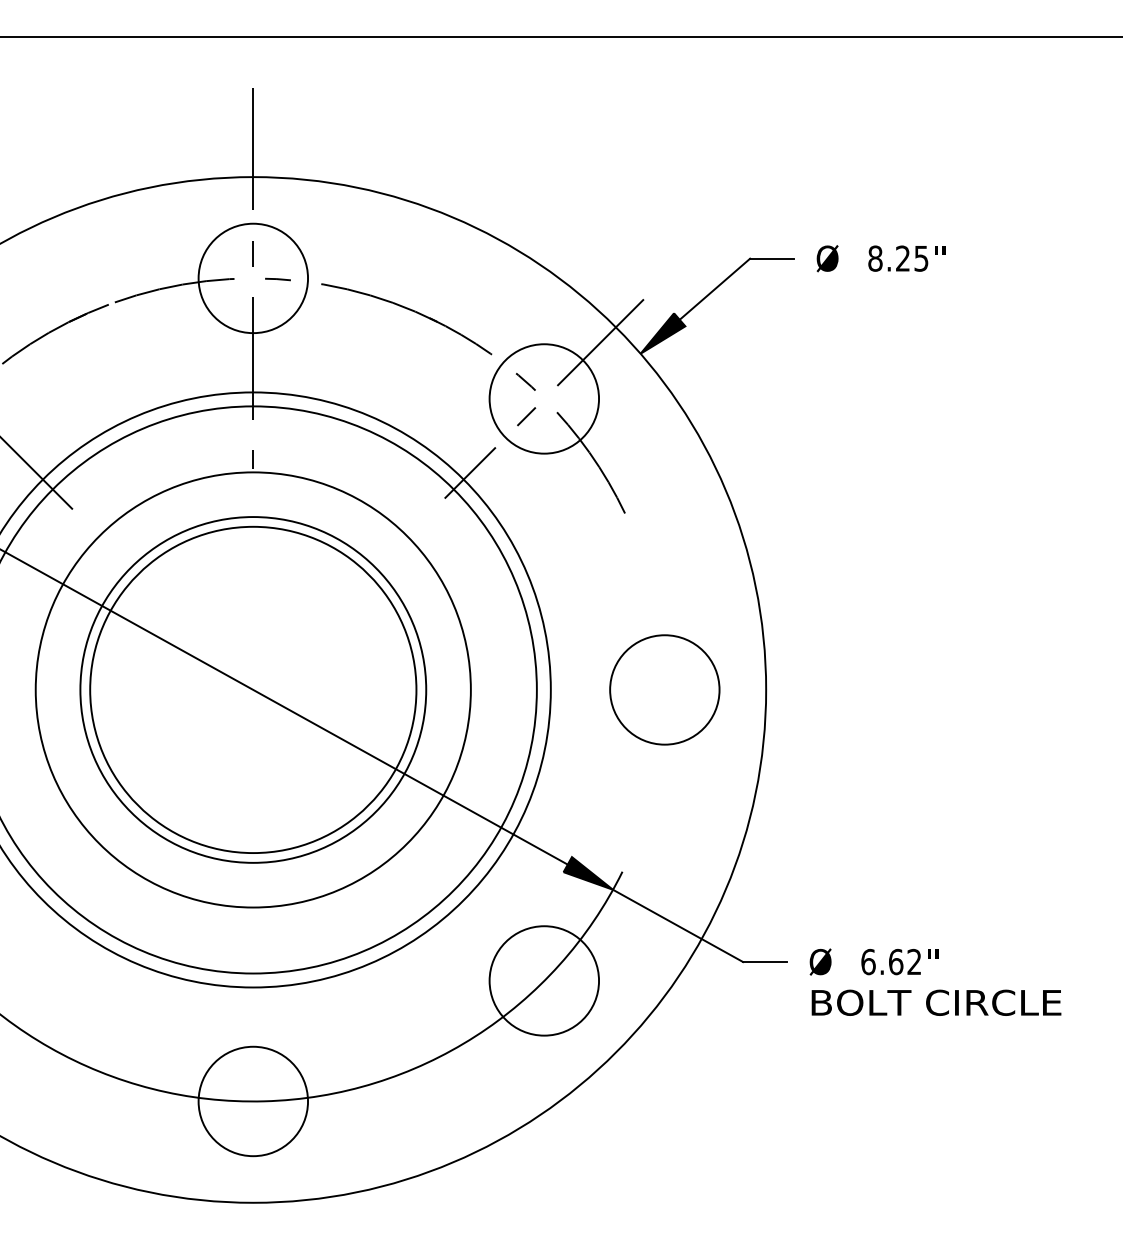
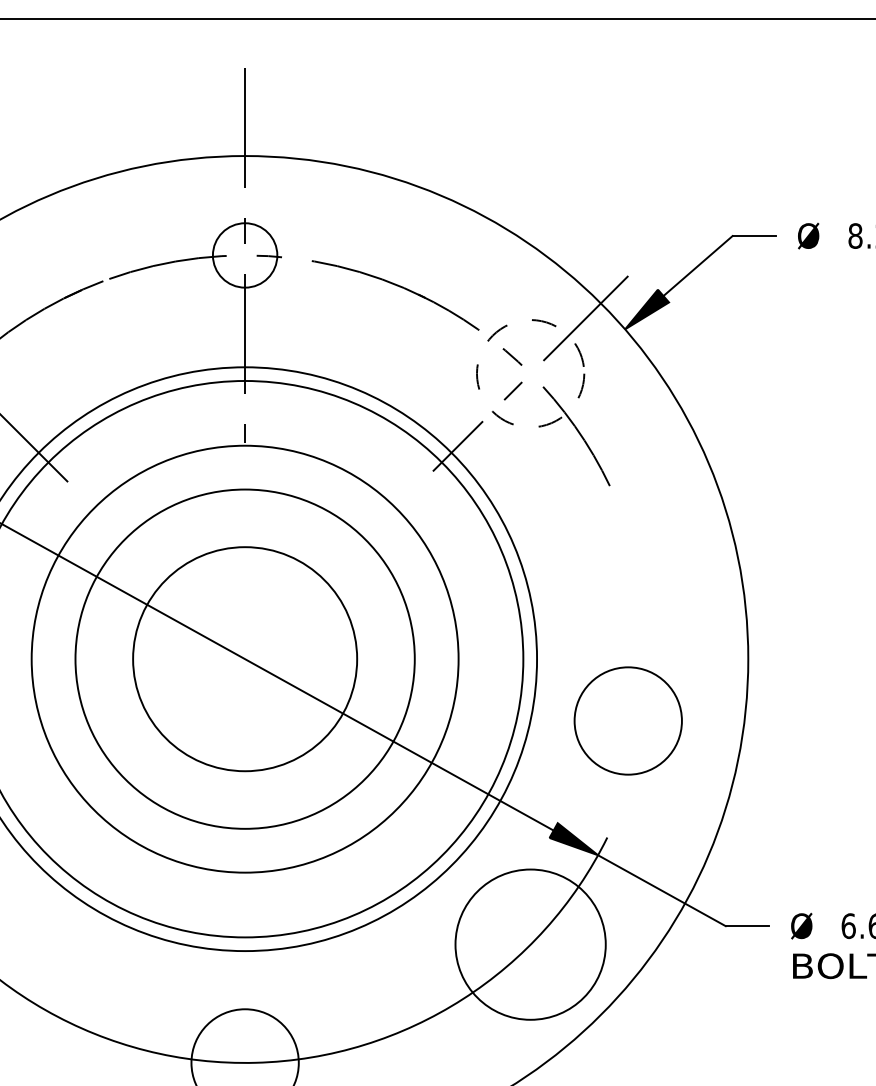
circle: (253, 278) -> (245, 255), size x0.6
circle: (544, 398) -> (530, 373), solid -> dashed
circle: (253, 689) -> (245, 658), size x0.7
circle: (664, 689) -> (627, 720), moved
circle: (544, 980) -> (530, 944), size x1.4

